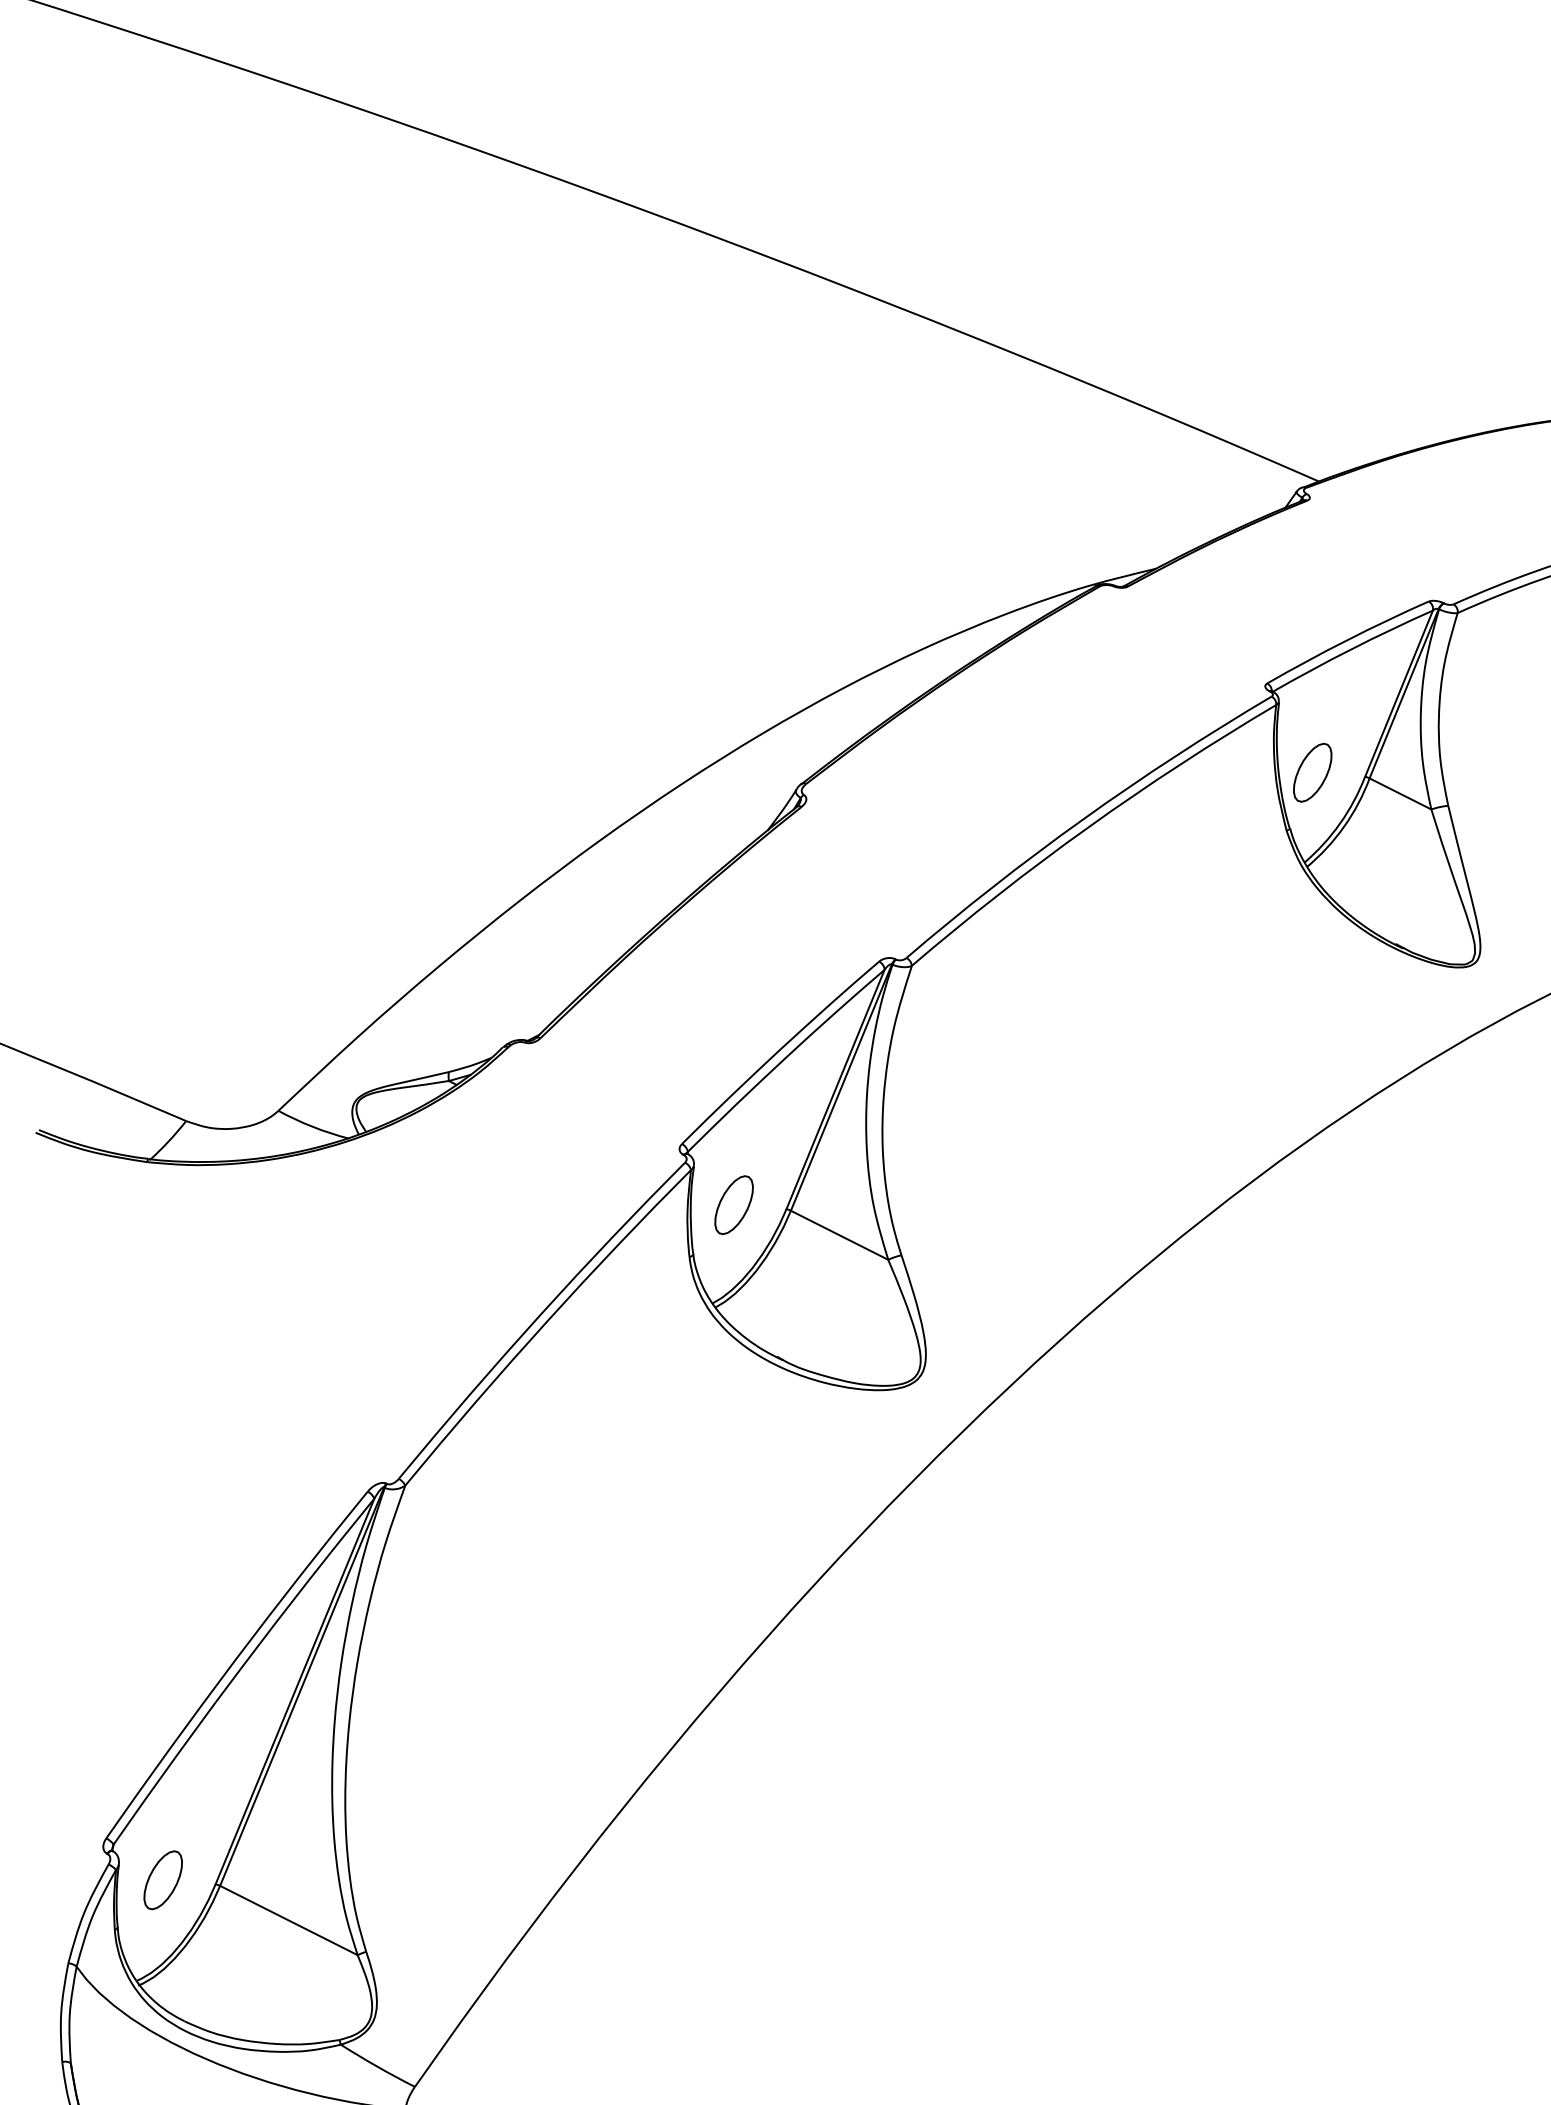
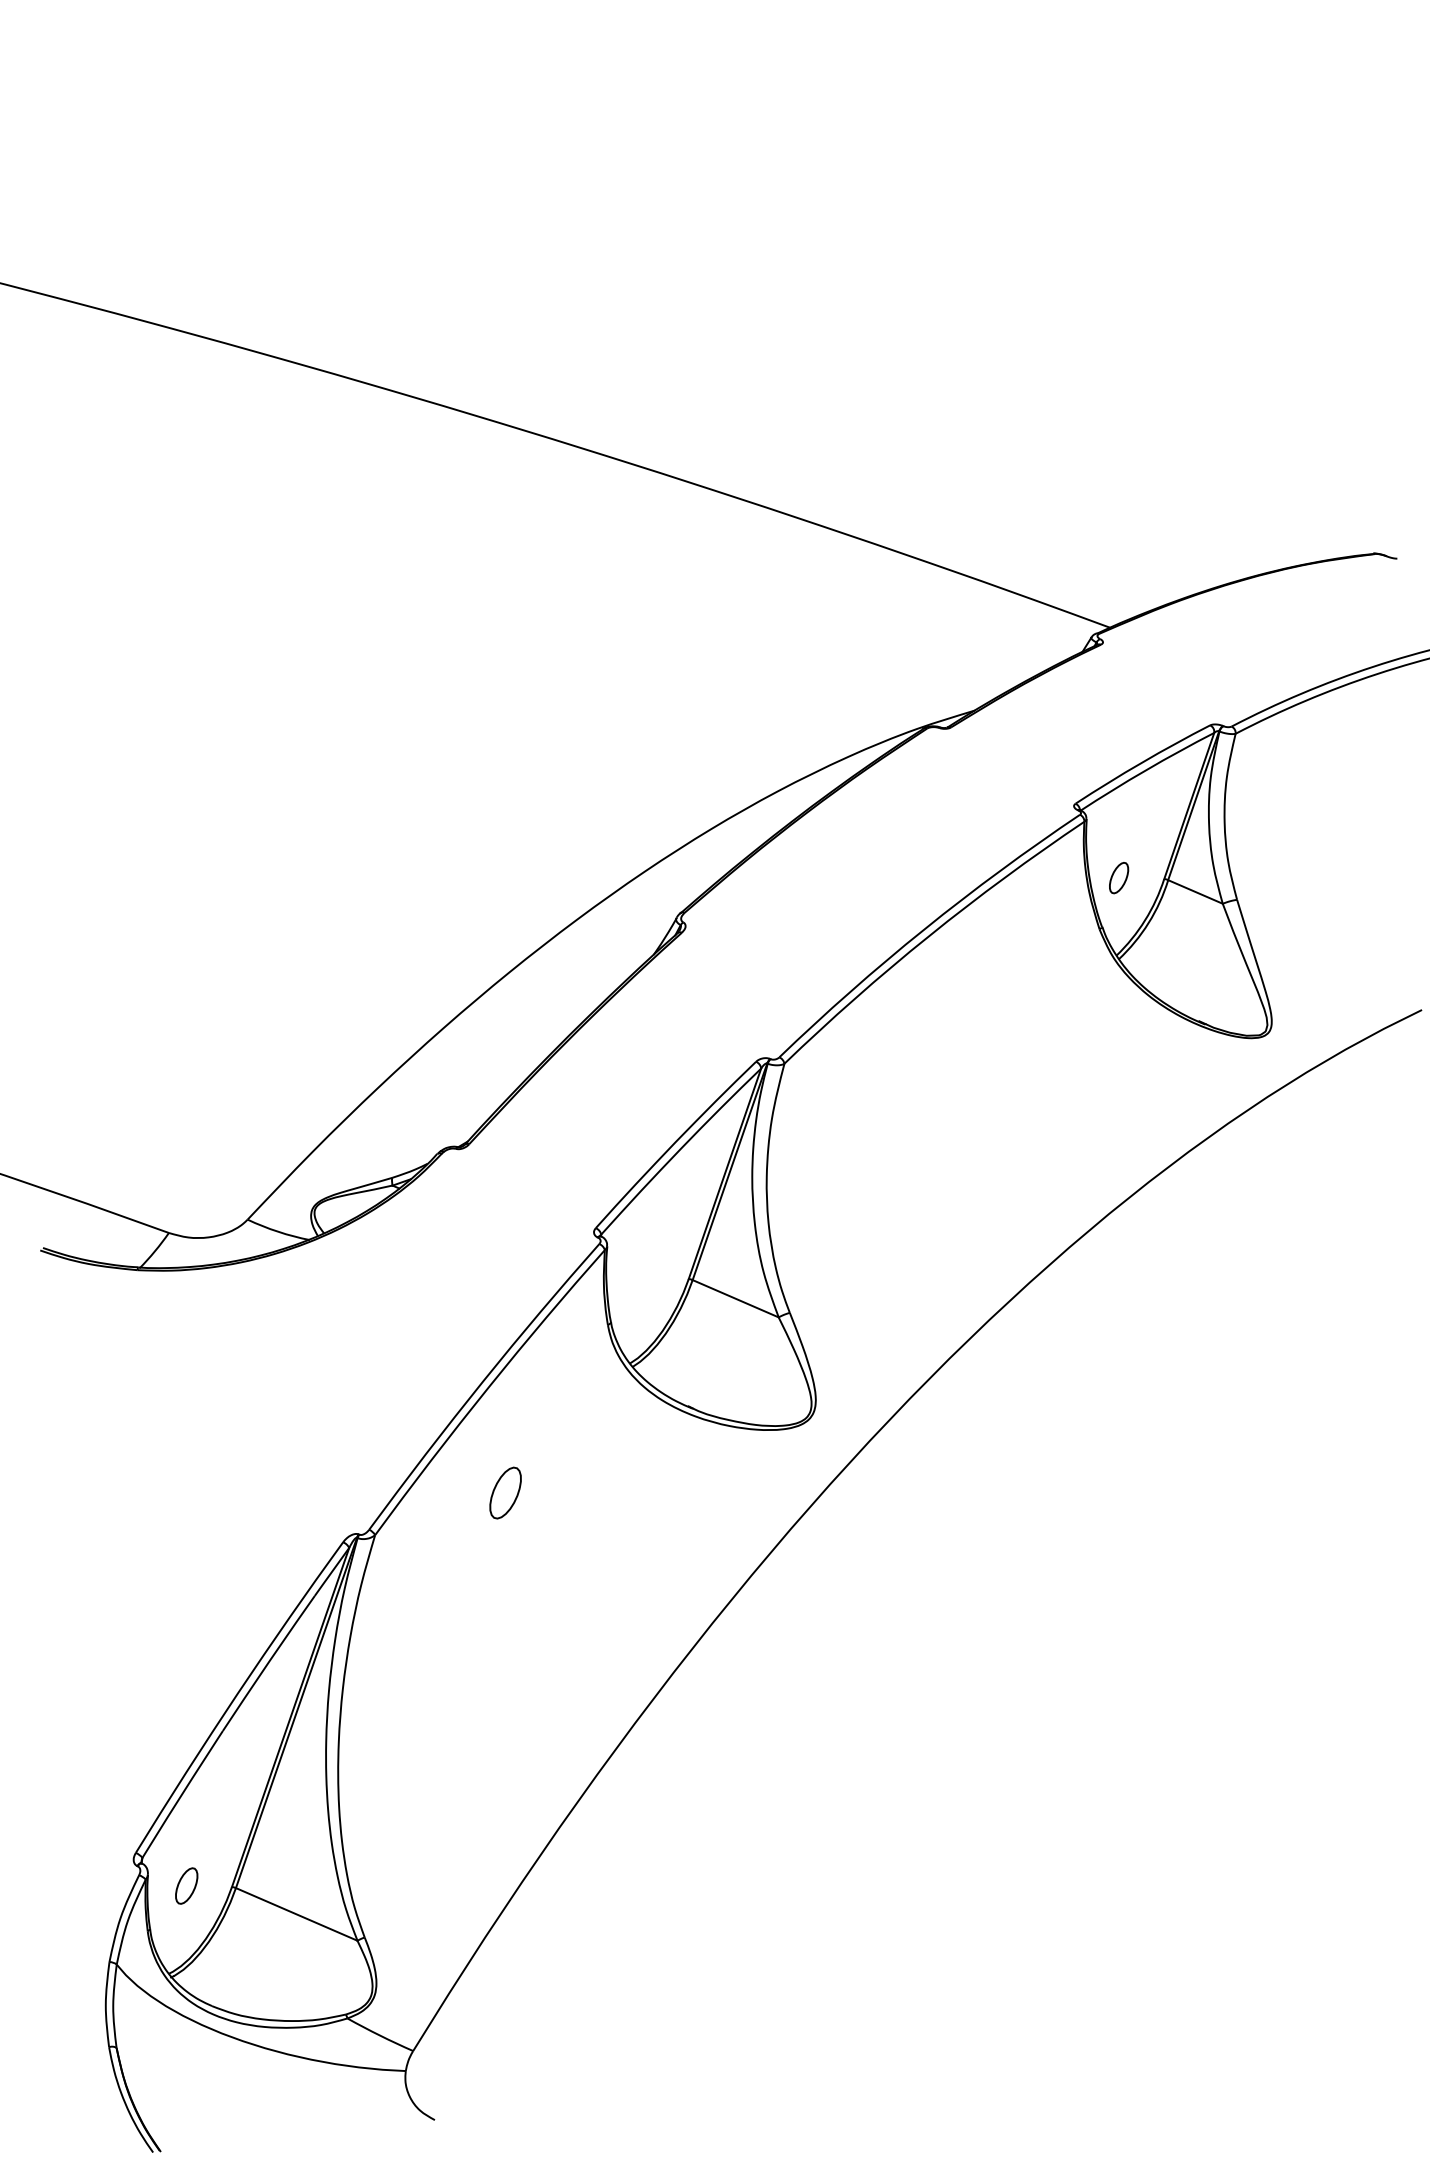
part: (1312, 771) -> (1118, 877), size x0.6
part: (734, 1204) -> (505, 1492), moved
part: (162, 1879) -> (186, 1885), size x0.7

